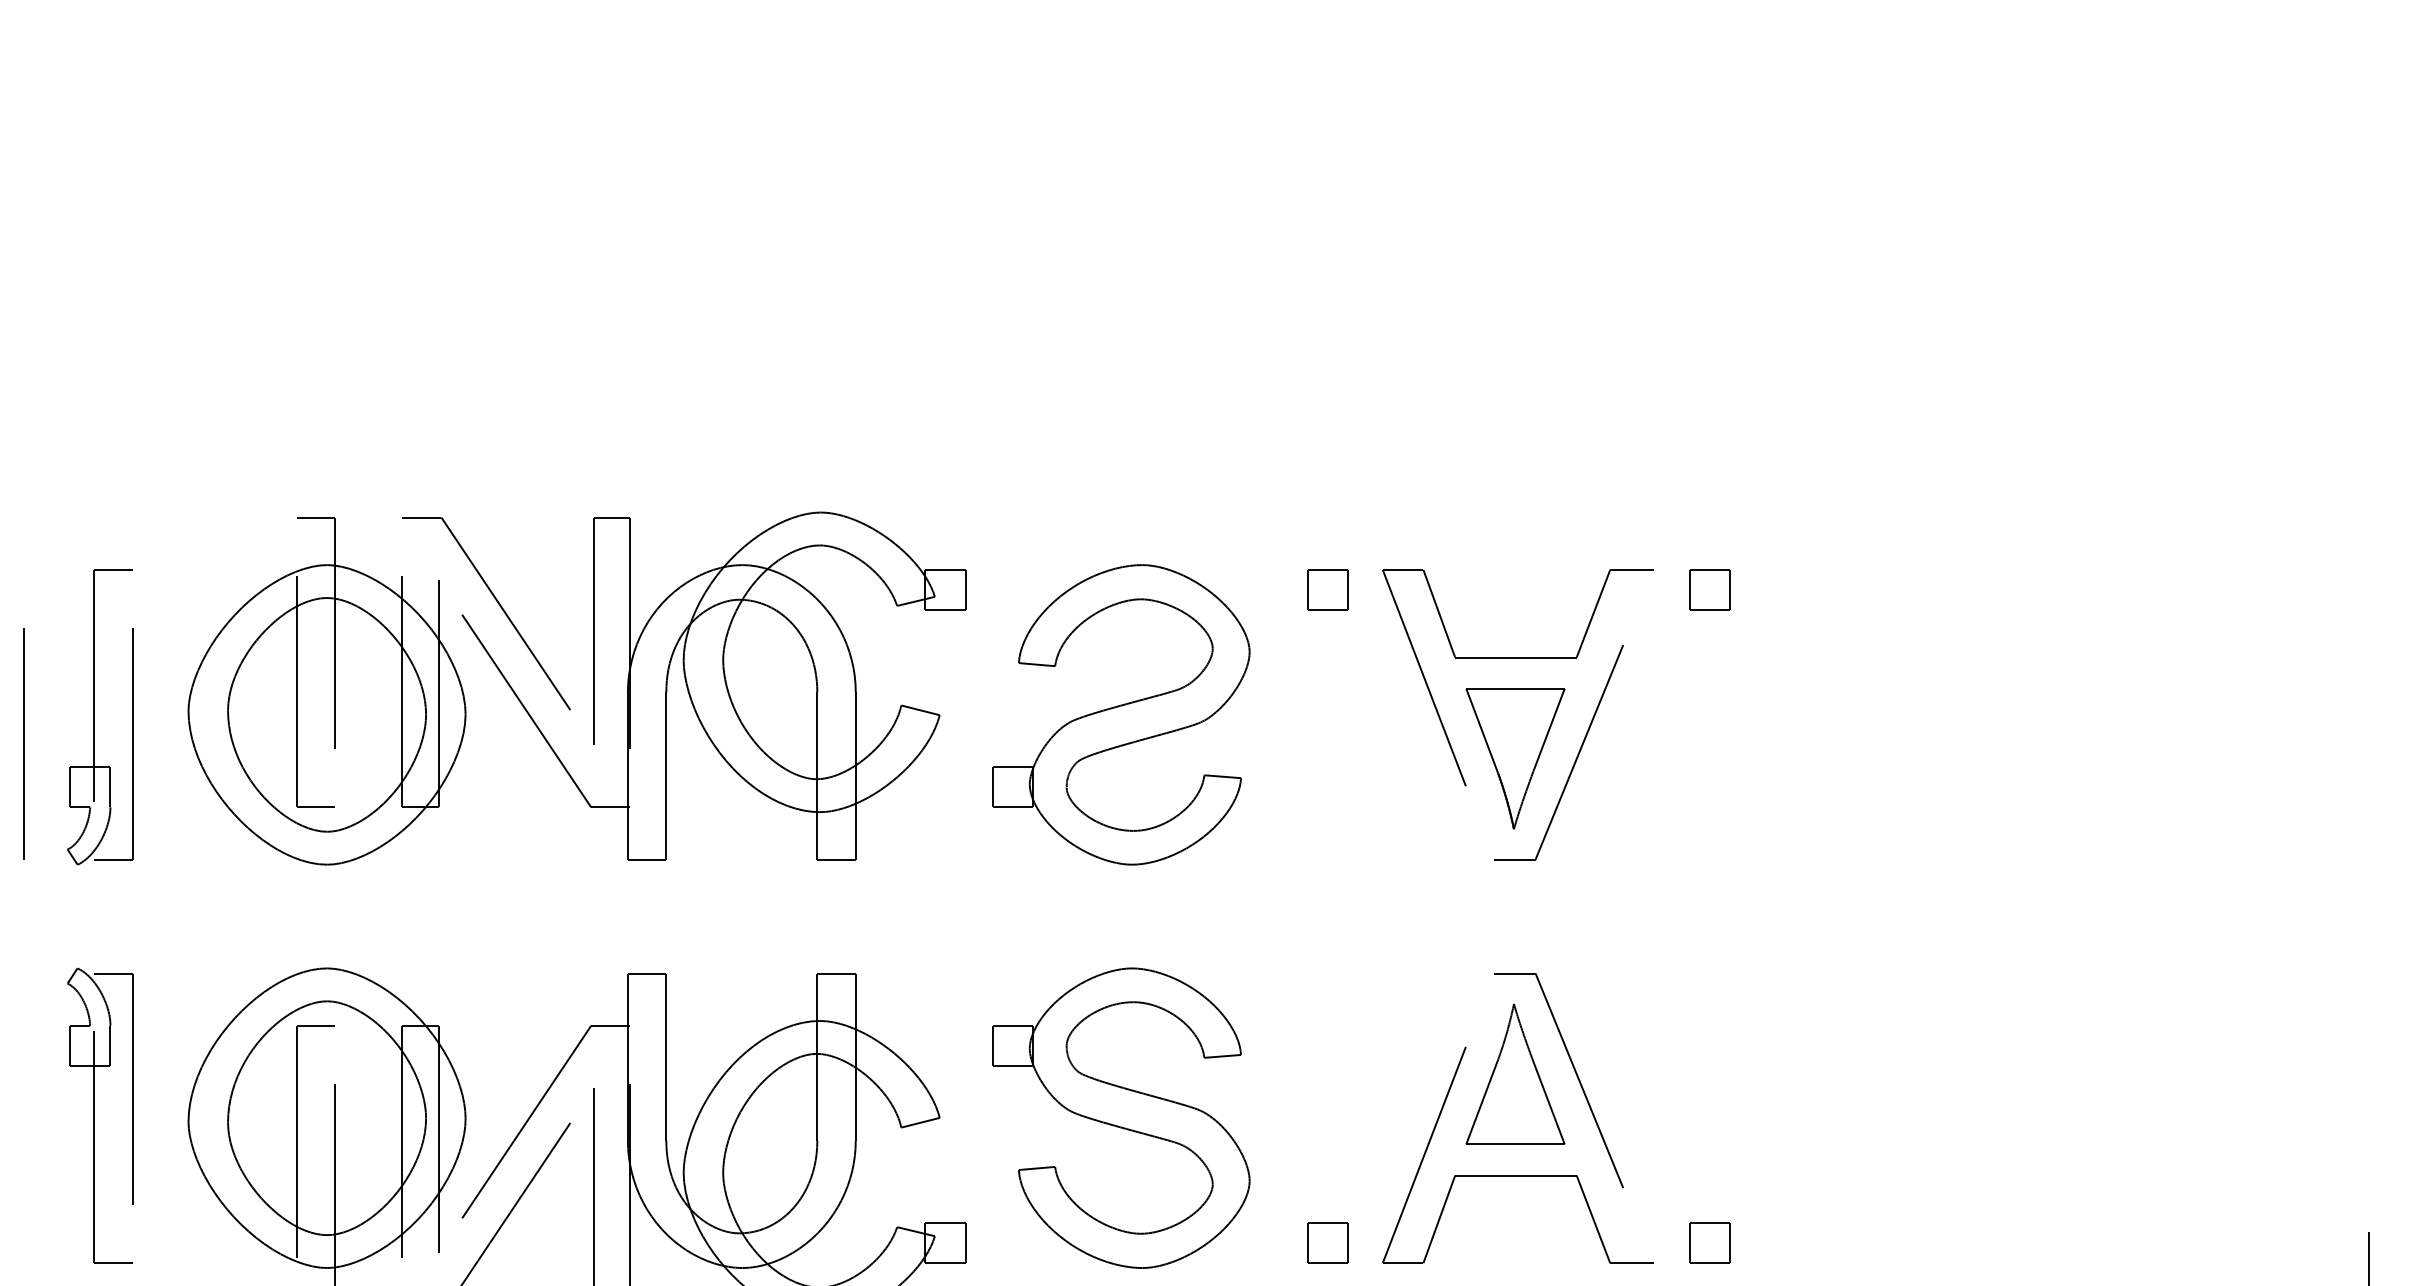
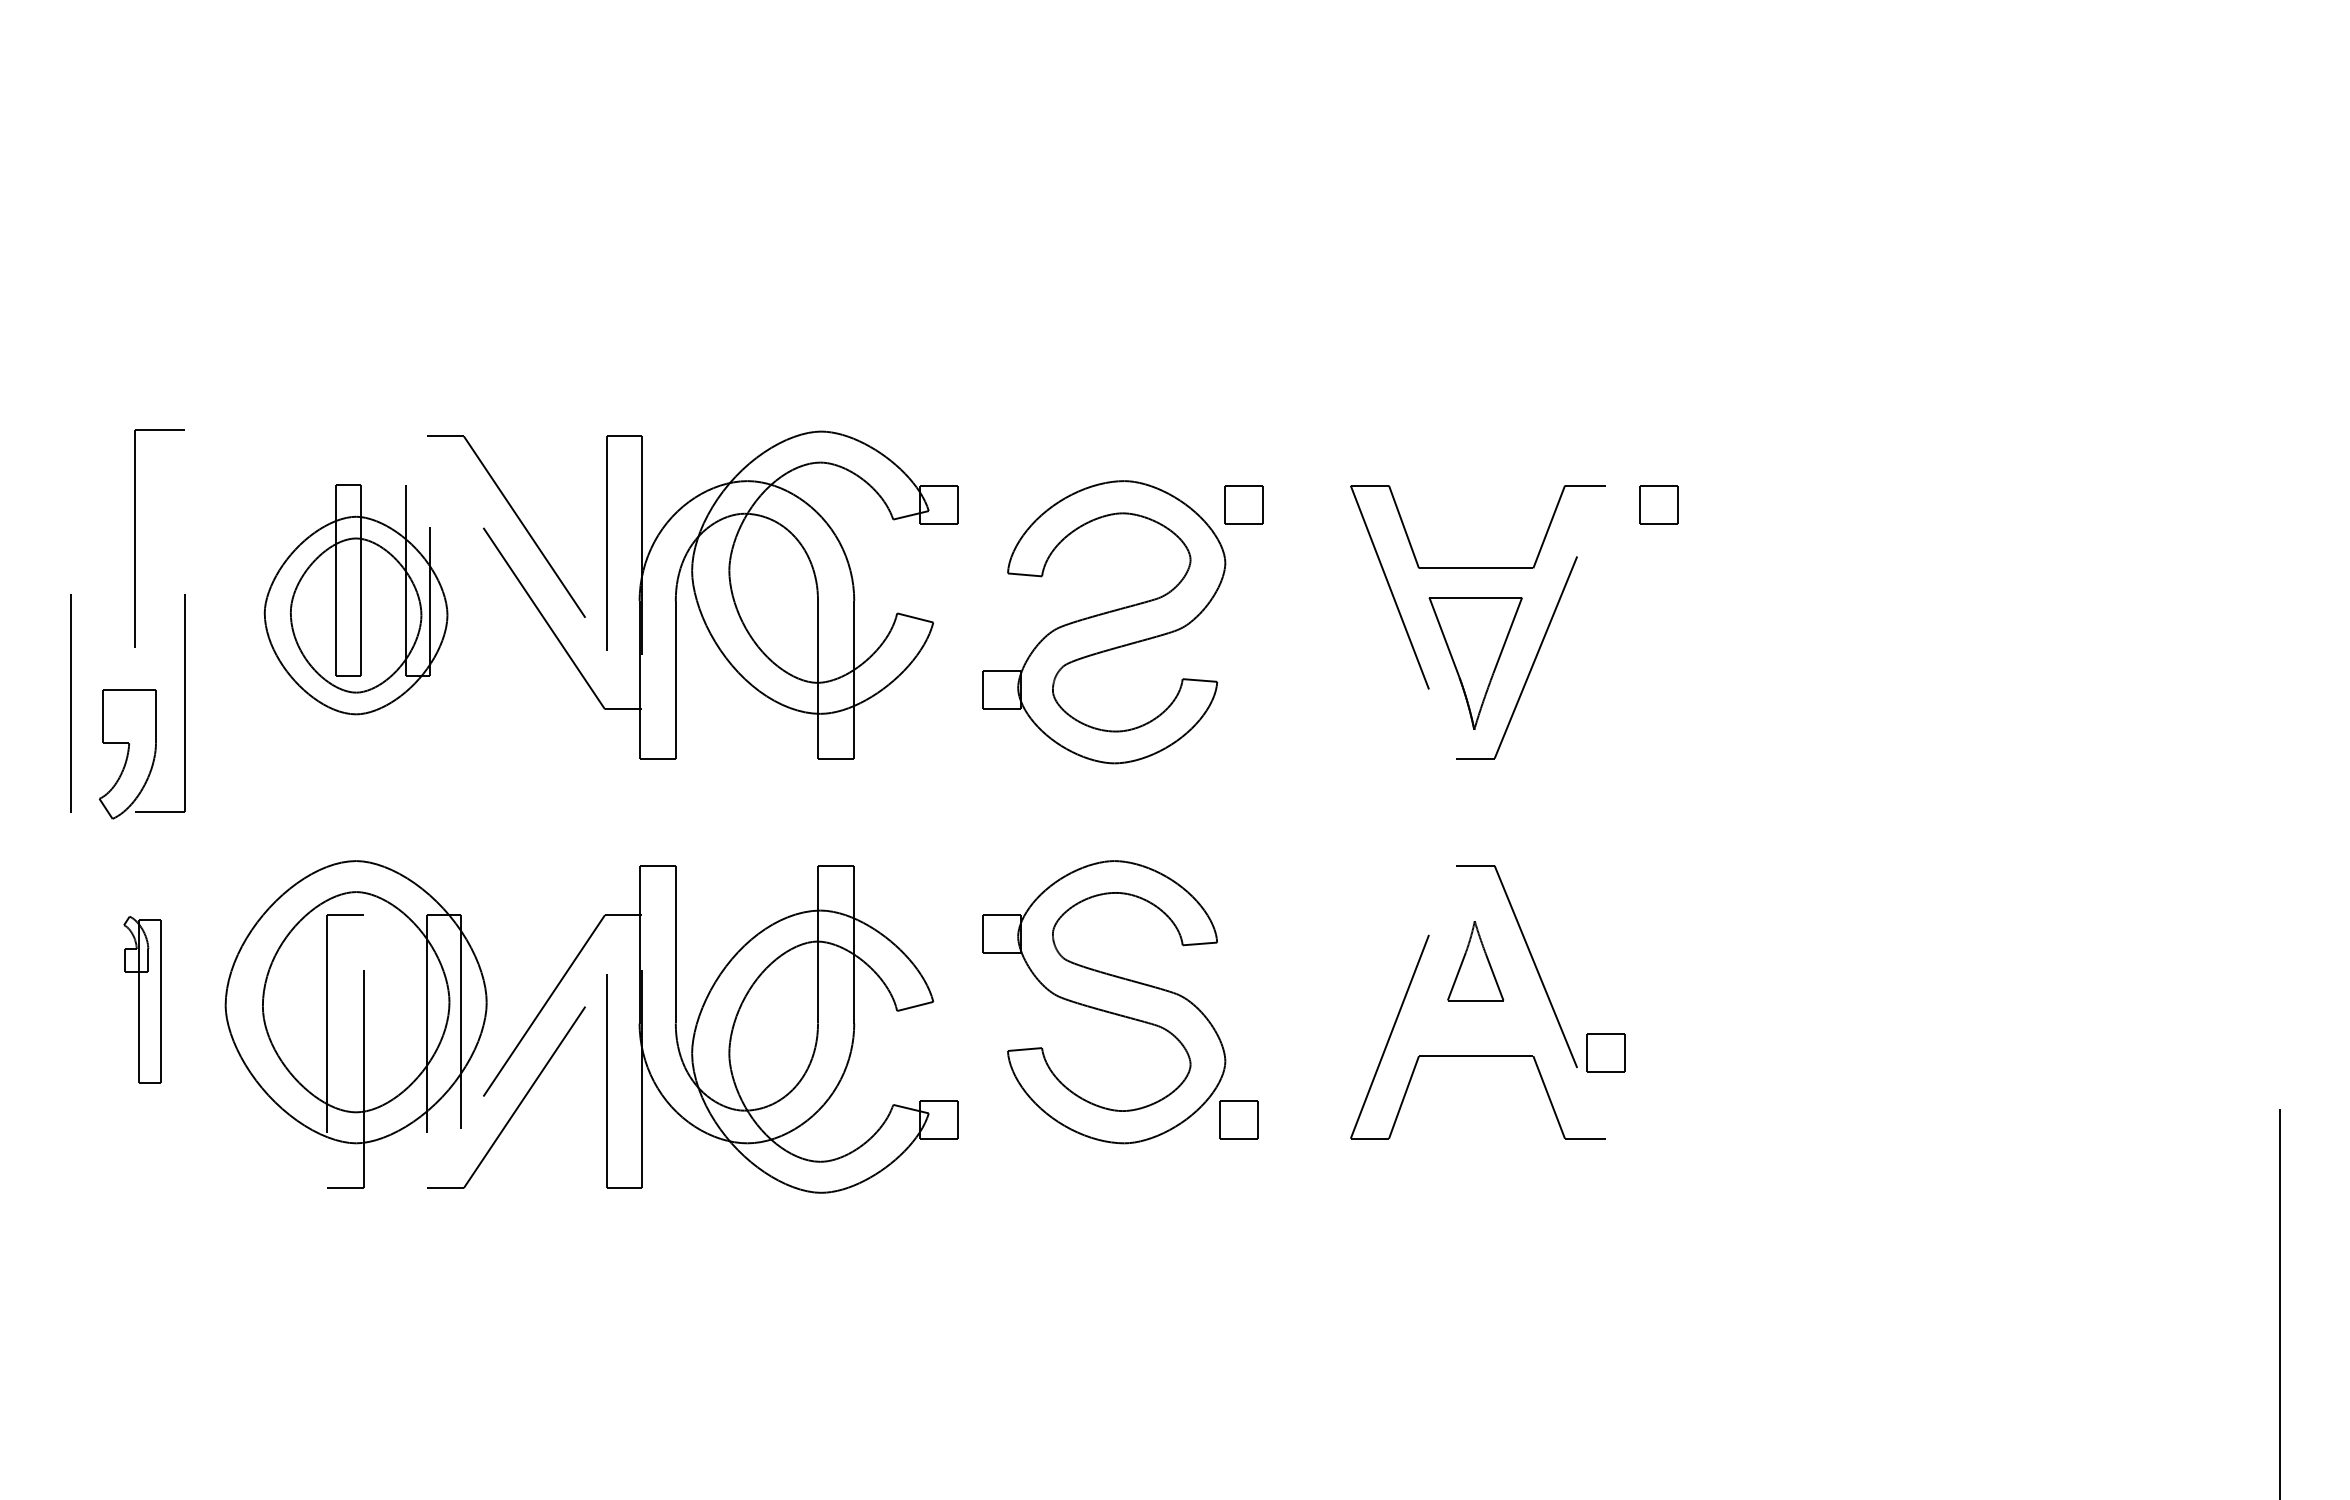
part: (1327, 589) -> (1243, 504), moved
part: (326, 690) -> (355, 599), size x0.7
part: (100, 717) -> (142, 624), size x1.4
line: (23, 743) -> (70, 703), moved
part: (1515, 1073) -> (1475, 960), size x0.6
part: (100, 1115) -> (142, 999), size x0.6
part: (1327, 1242) -> (1238, 1119), moved
part: (1709, 1242) -> (1605, 1052), moved

